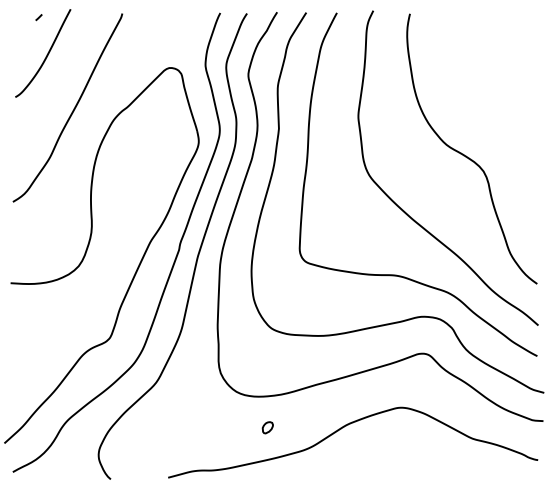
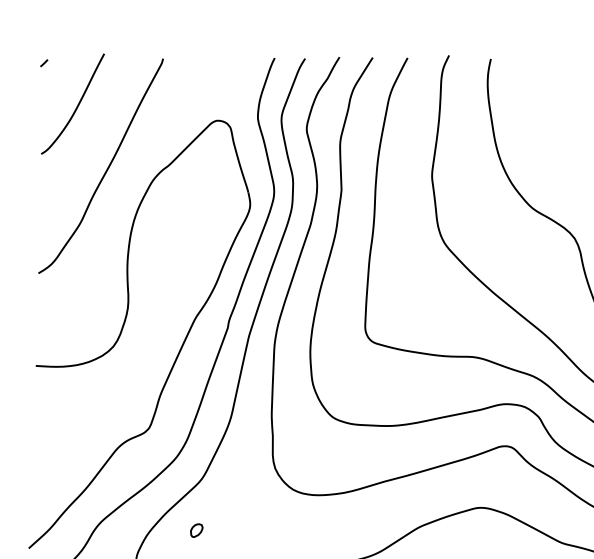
line: (38, 17) -> (43, 63), moved
part: (267, 427) -> (196, 530), moved

